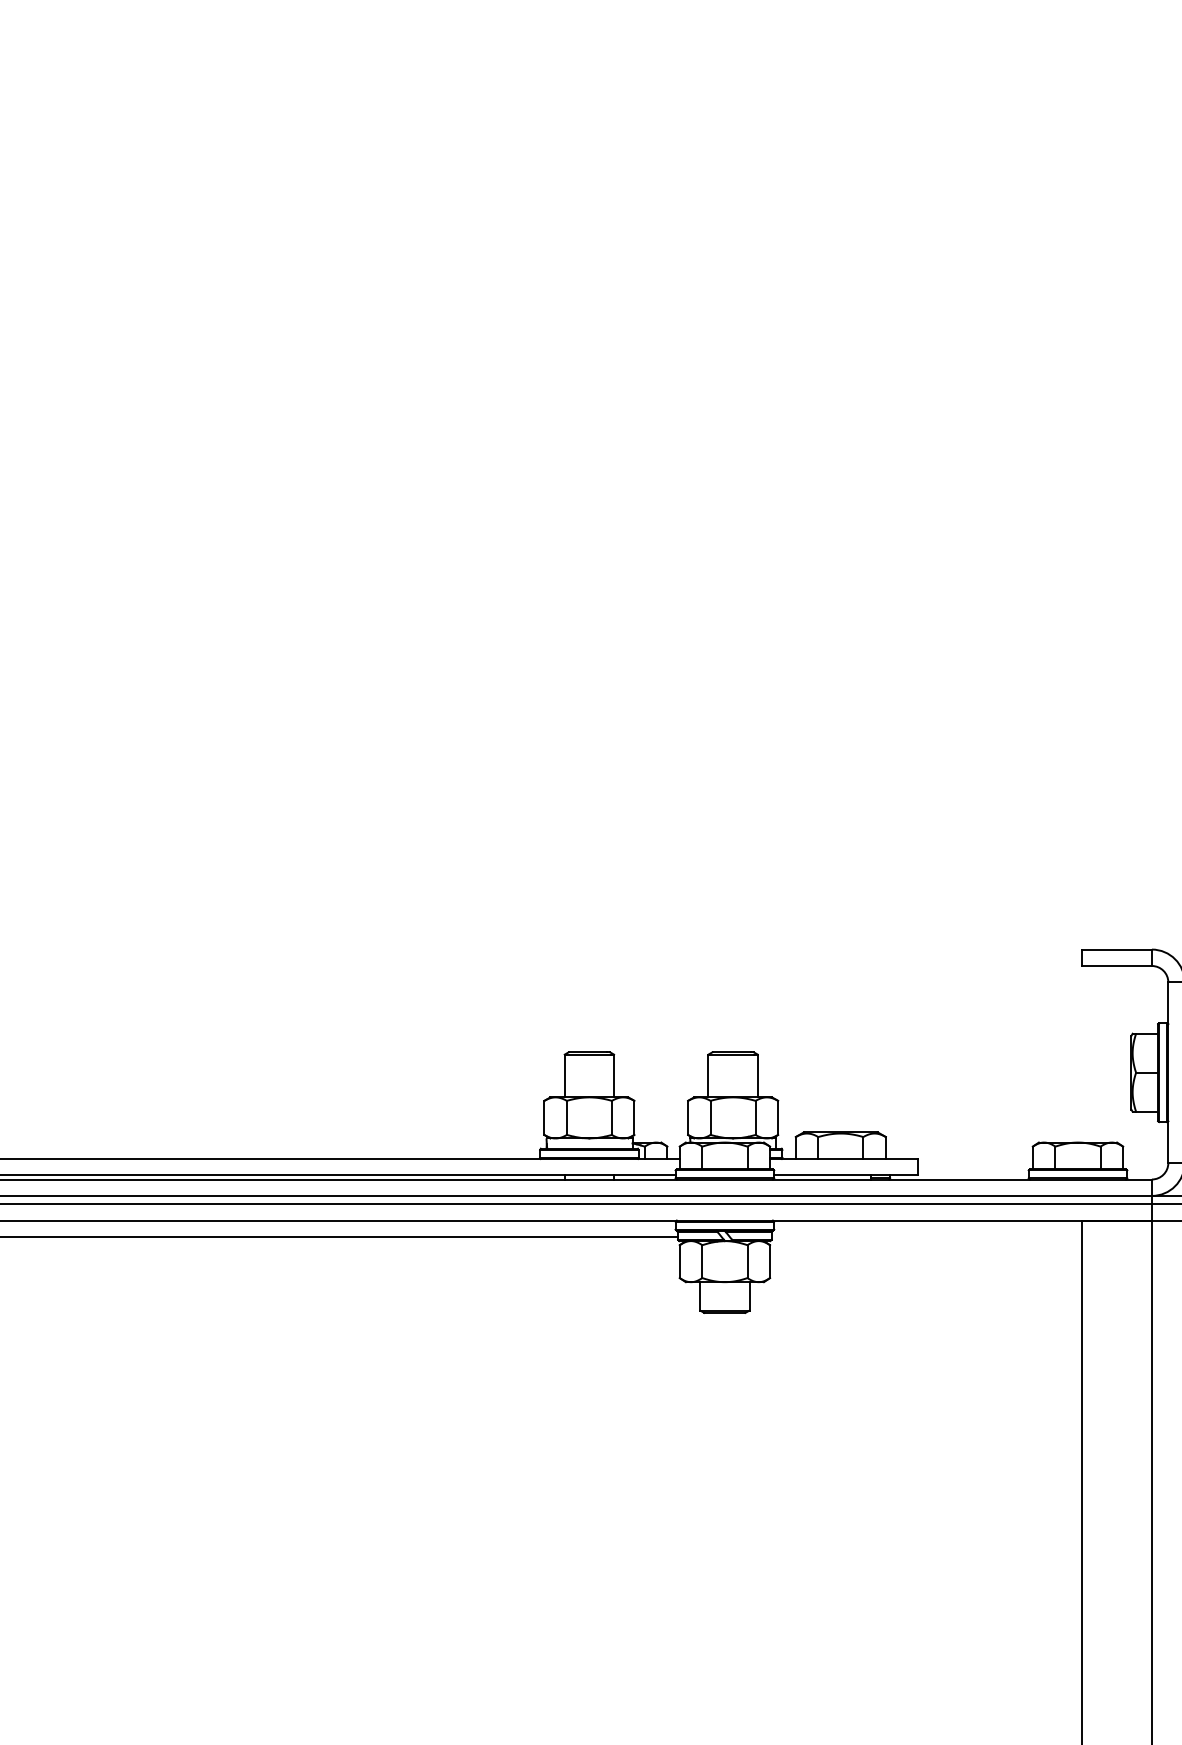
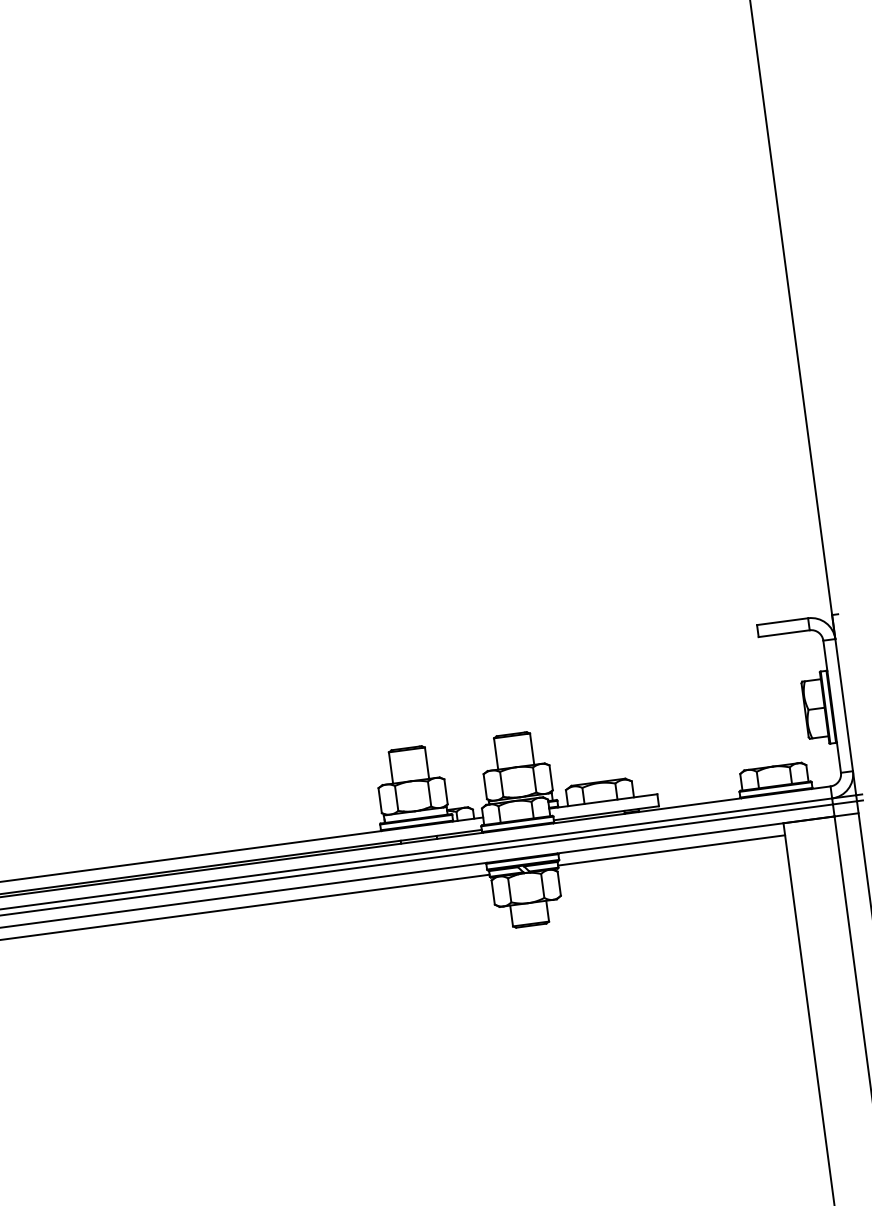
line: (926, 1236) -> (671, 850), added

